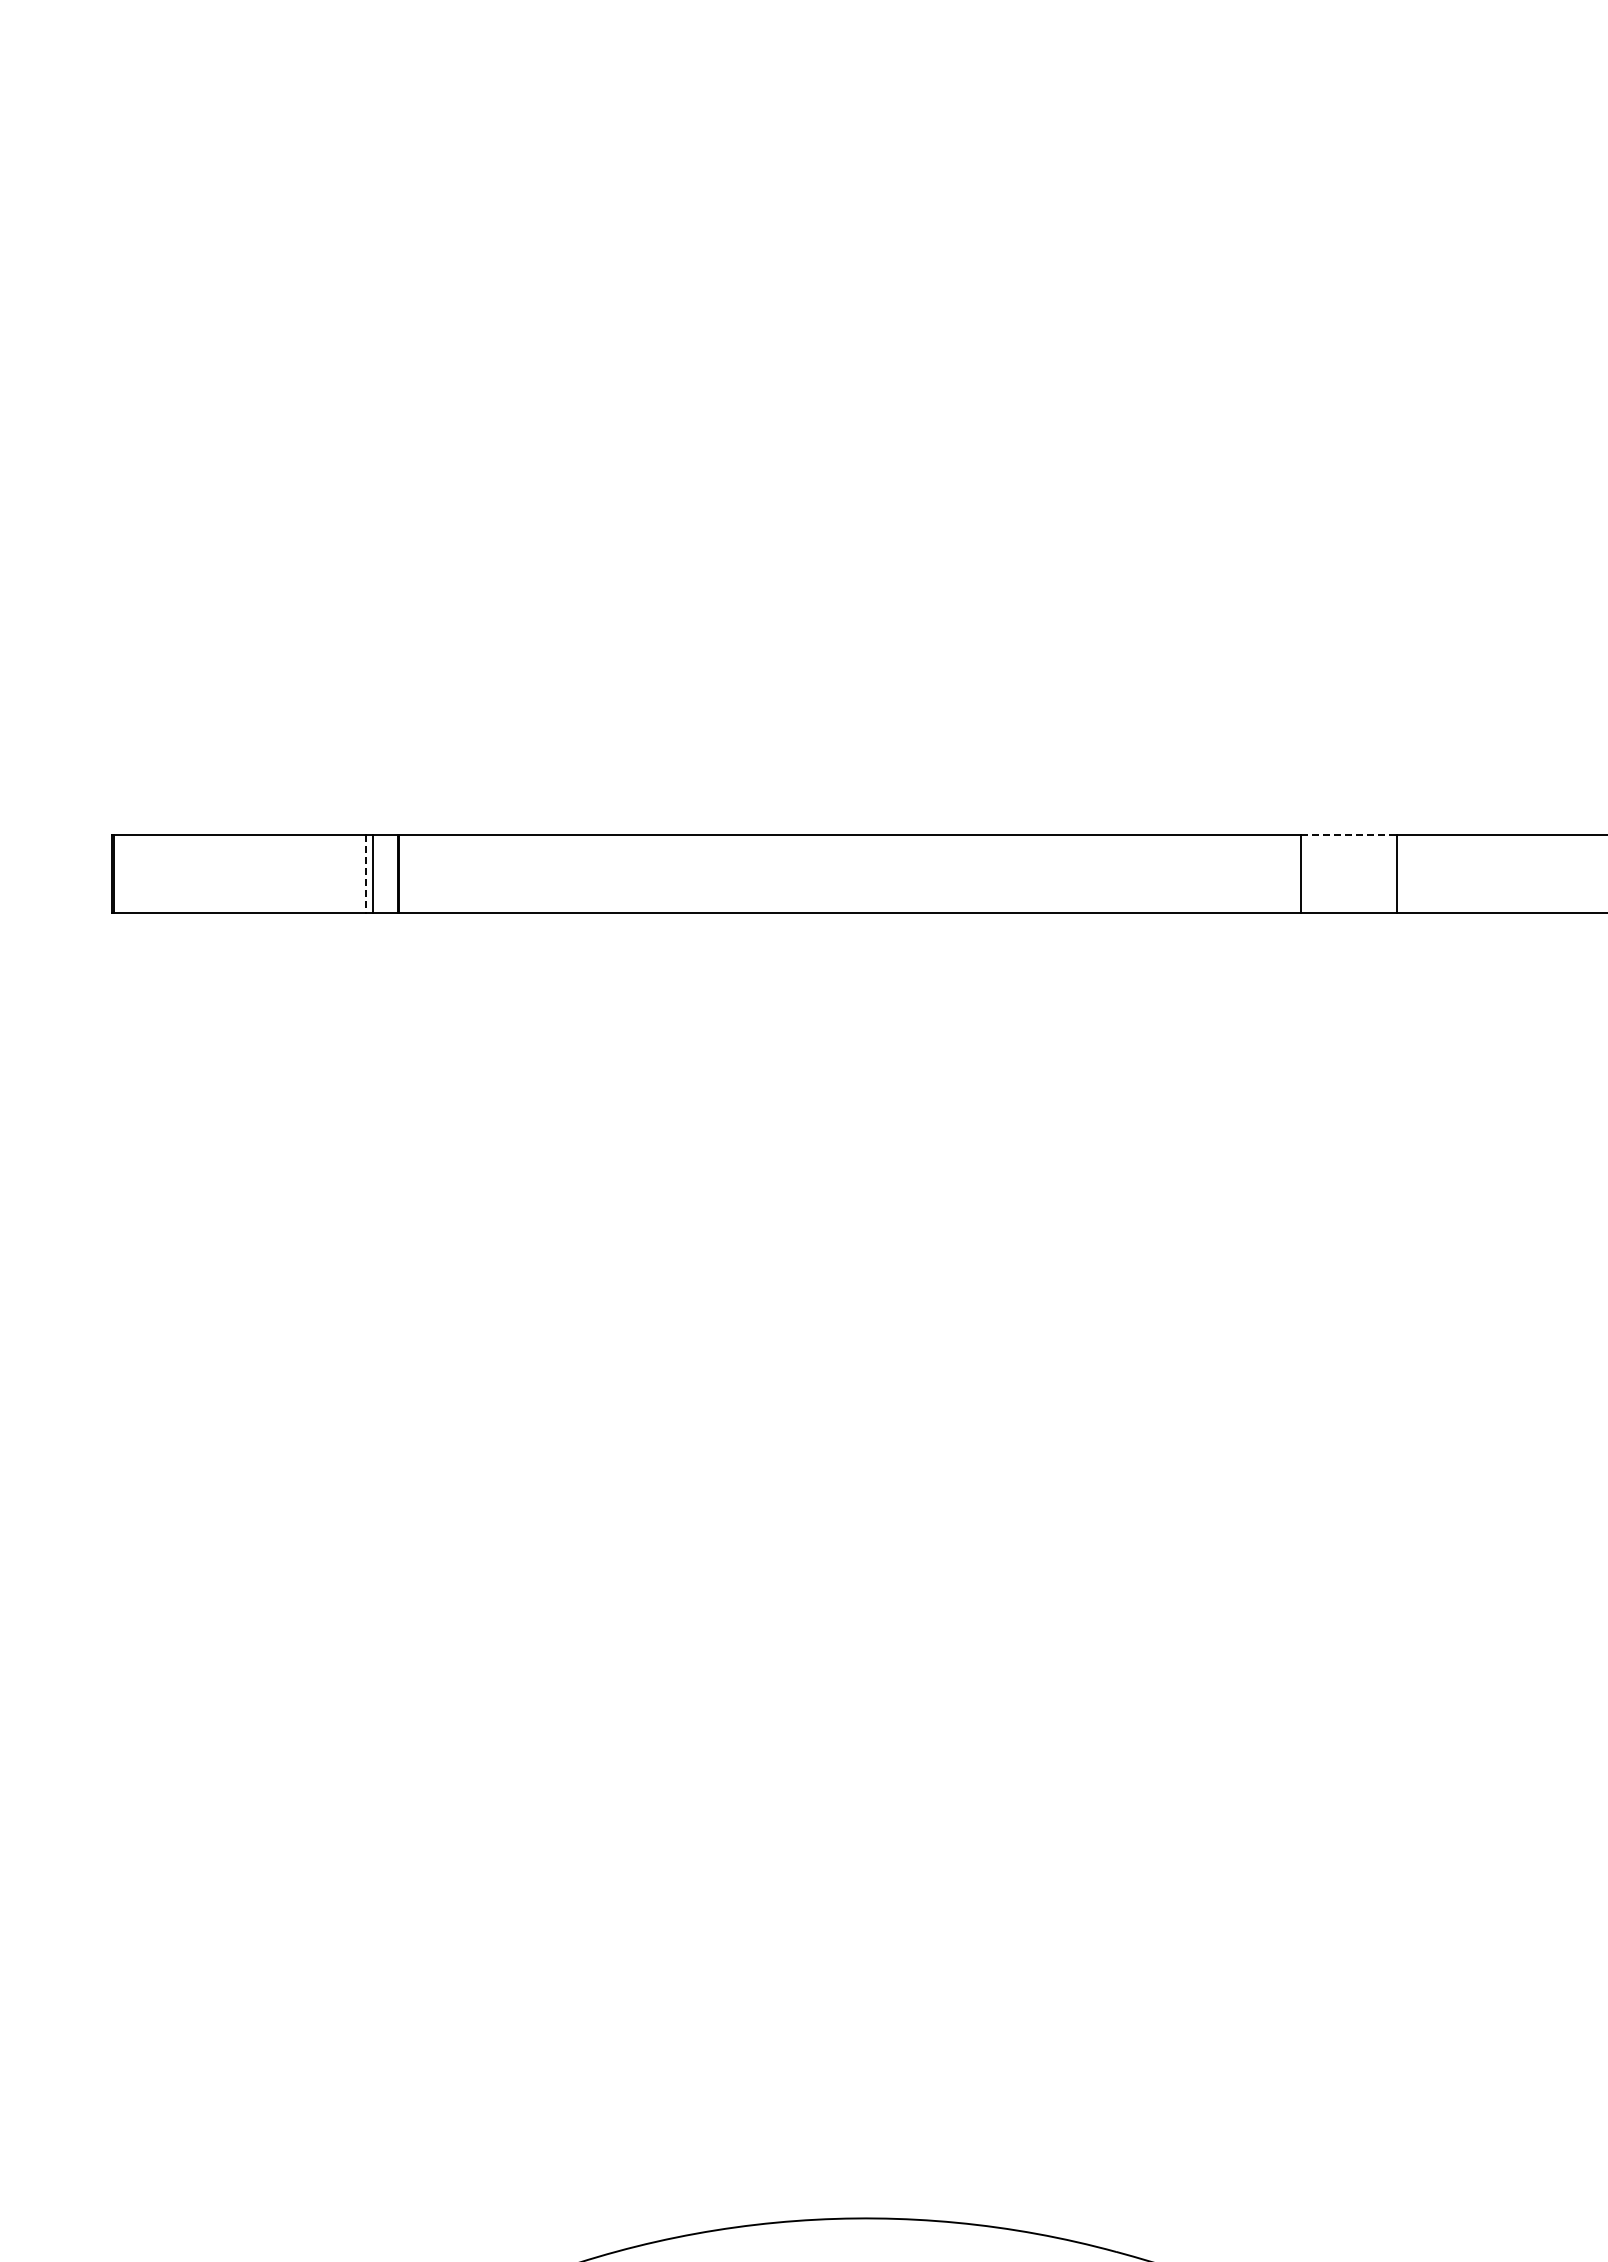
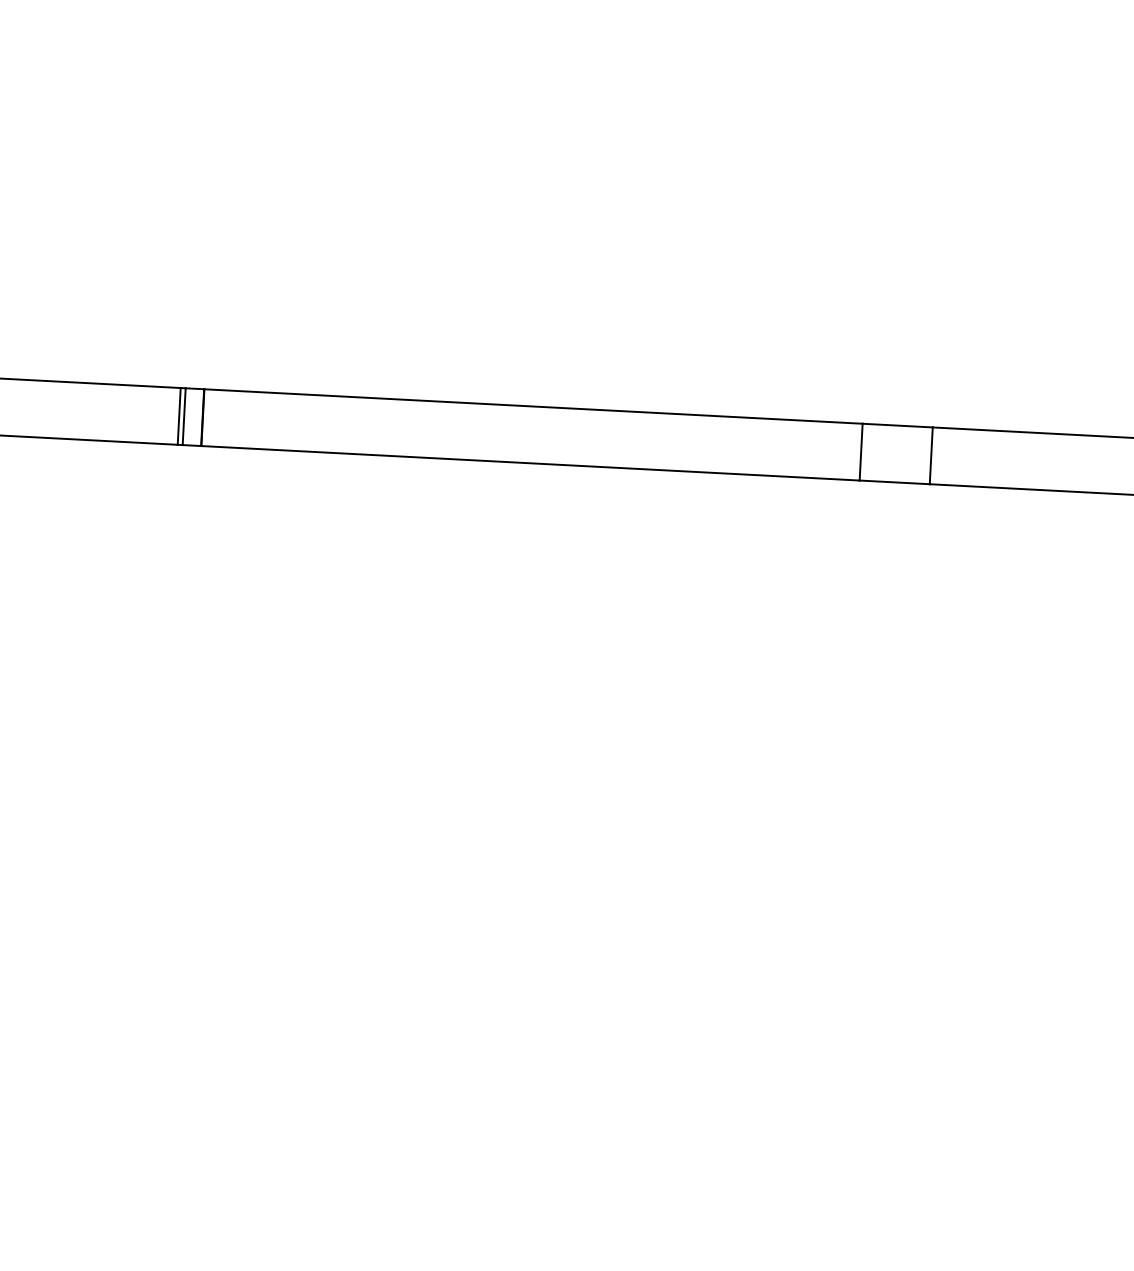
line: (1349, 835) -> (897, 425), dashed -> solid
line: (366, 874) -> (179, 416), dashed -> solid

